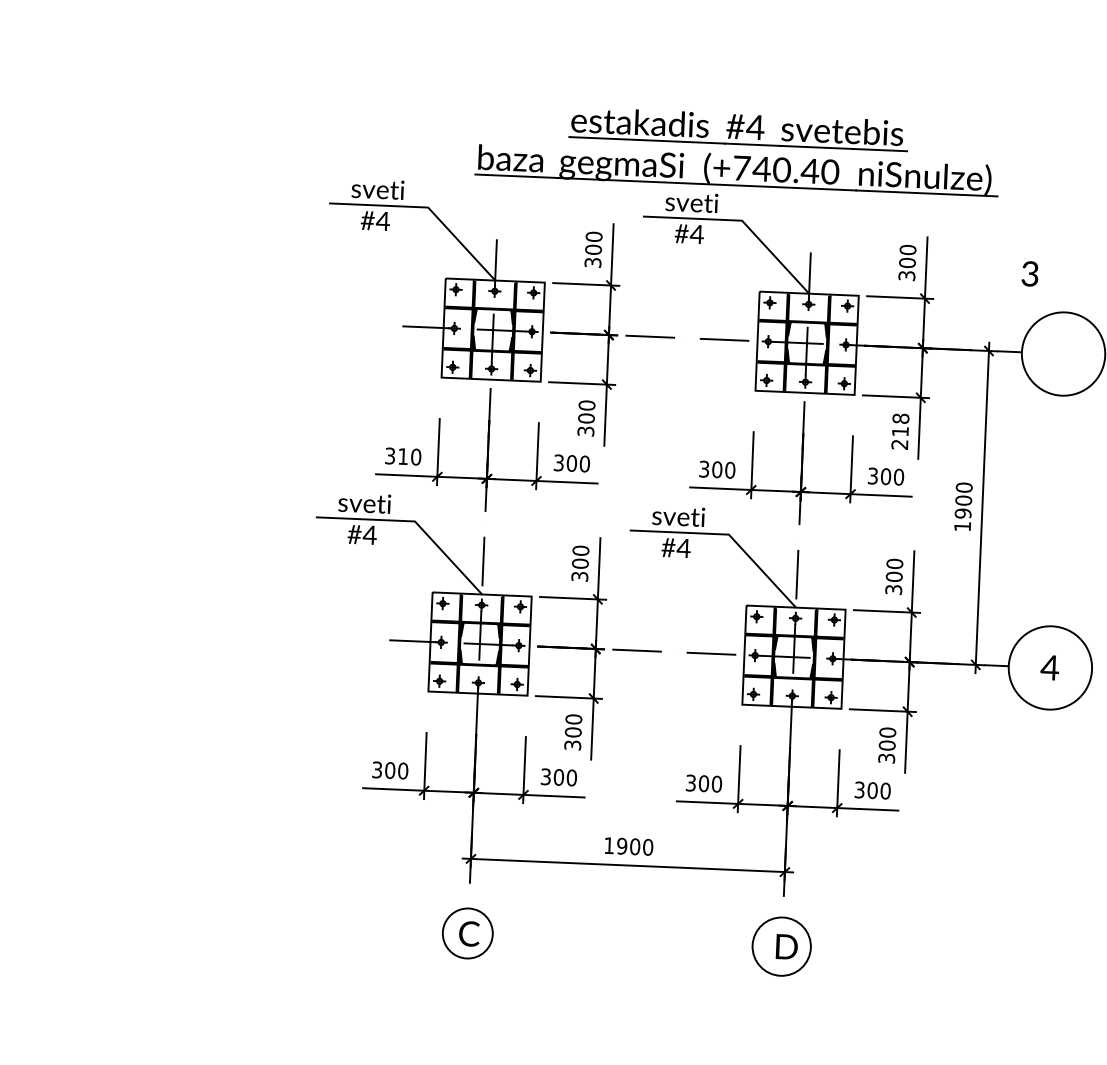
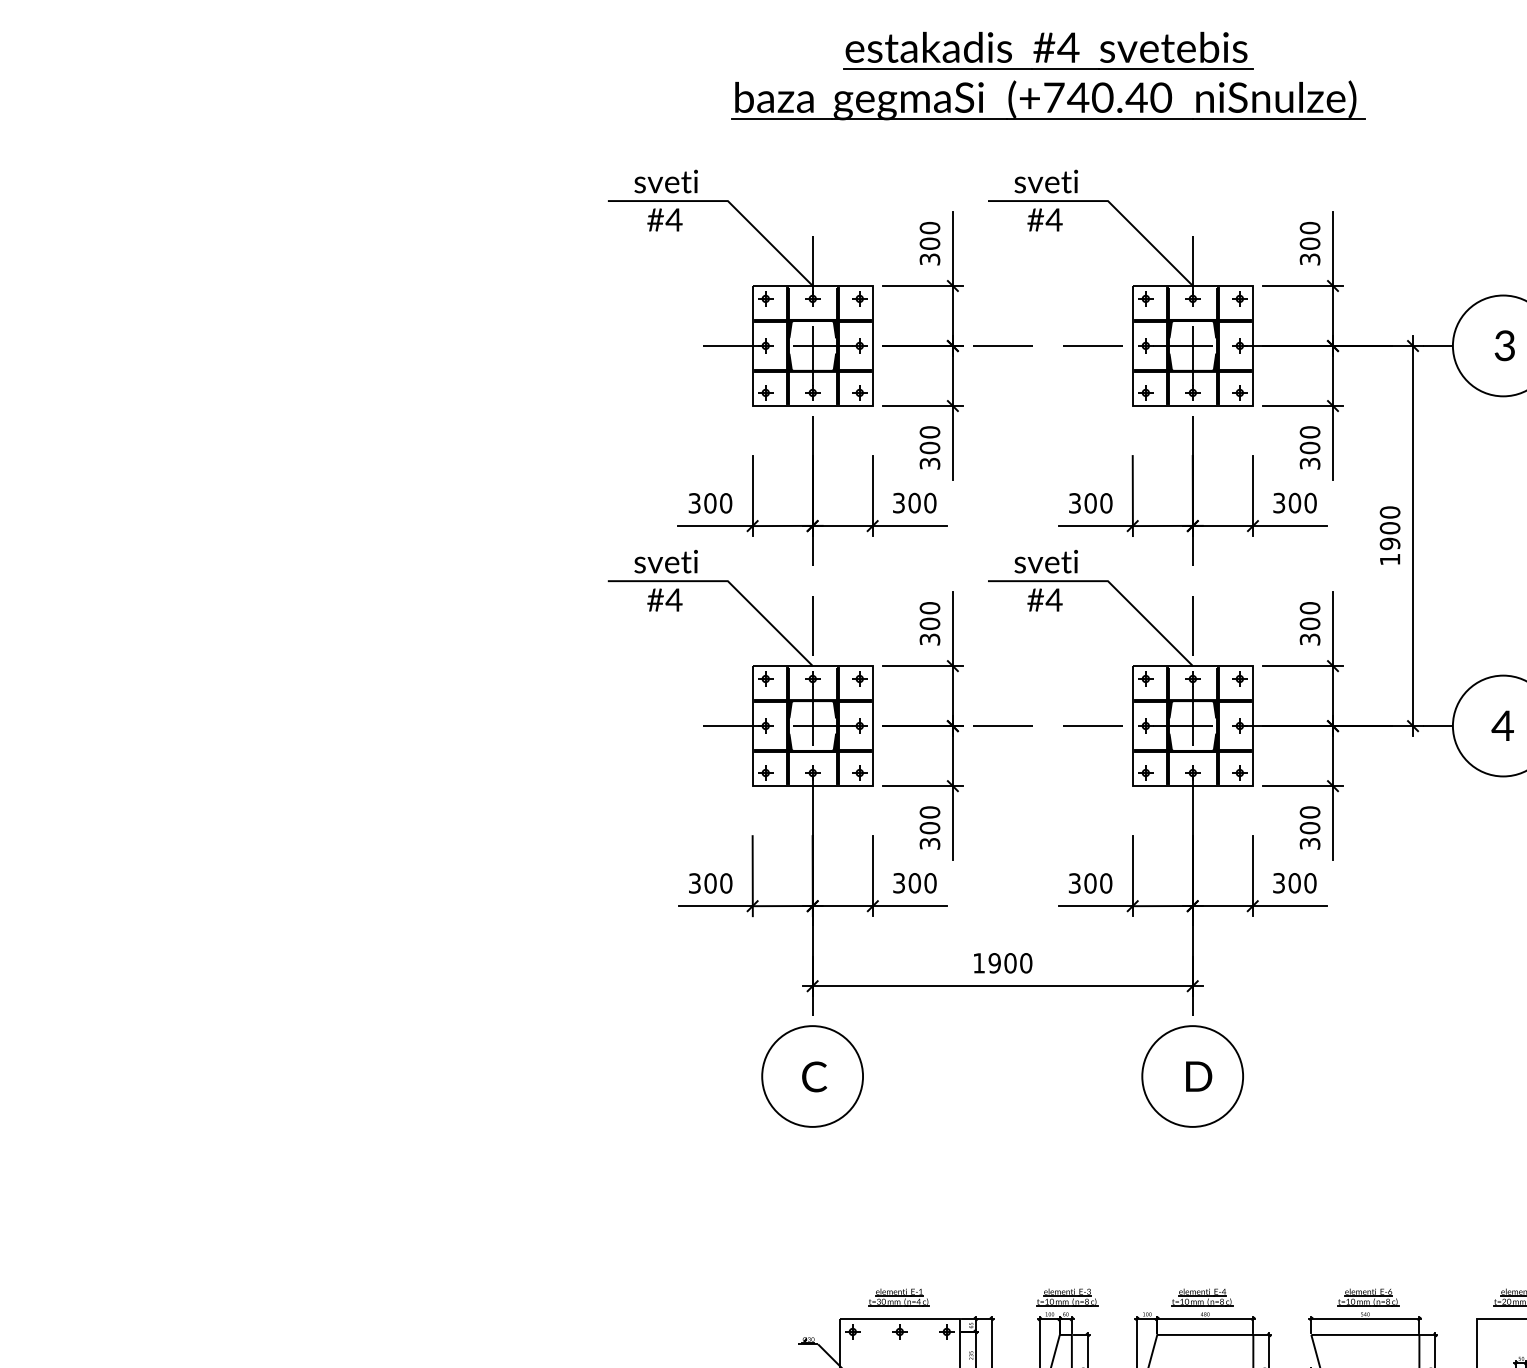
part: (738, 149) -> (1048, 75), moved
text: (1029, 273) -> (1504, 345), moved
text: (899, 431) -> (1309, 447), 218 -> 300
text: (403, 456) -> (710, 503), 310 -> 300
circle: (467, 933) -> (812, 1076), size x1.67
circle: (781, 946) -> (1192, 1076), size x1.43

